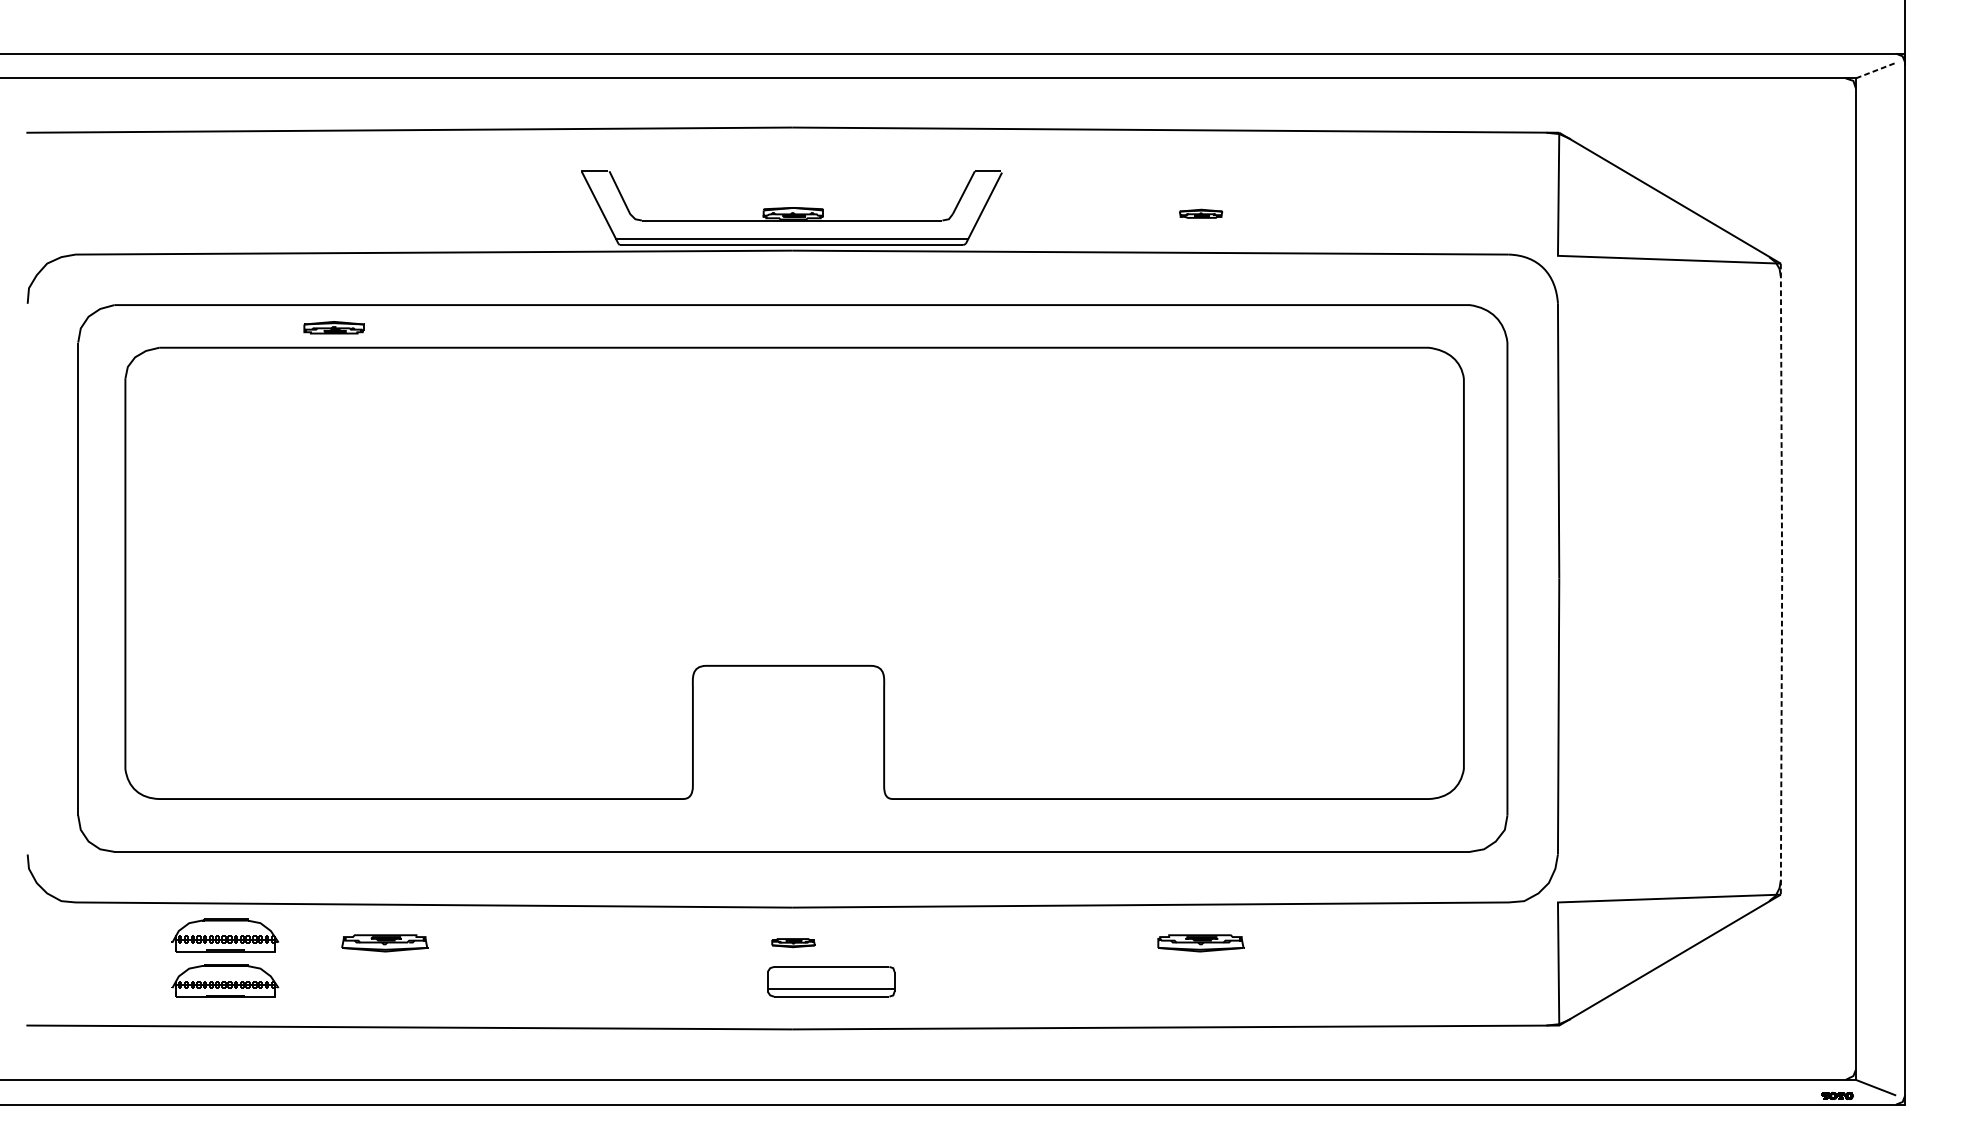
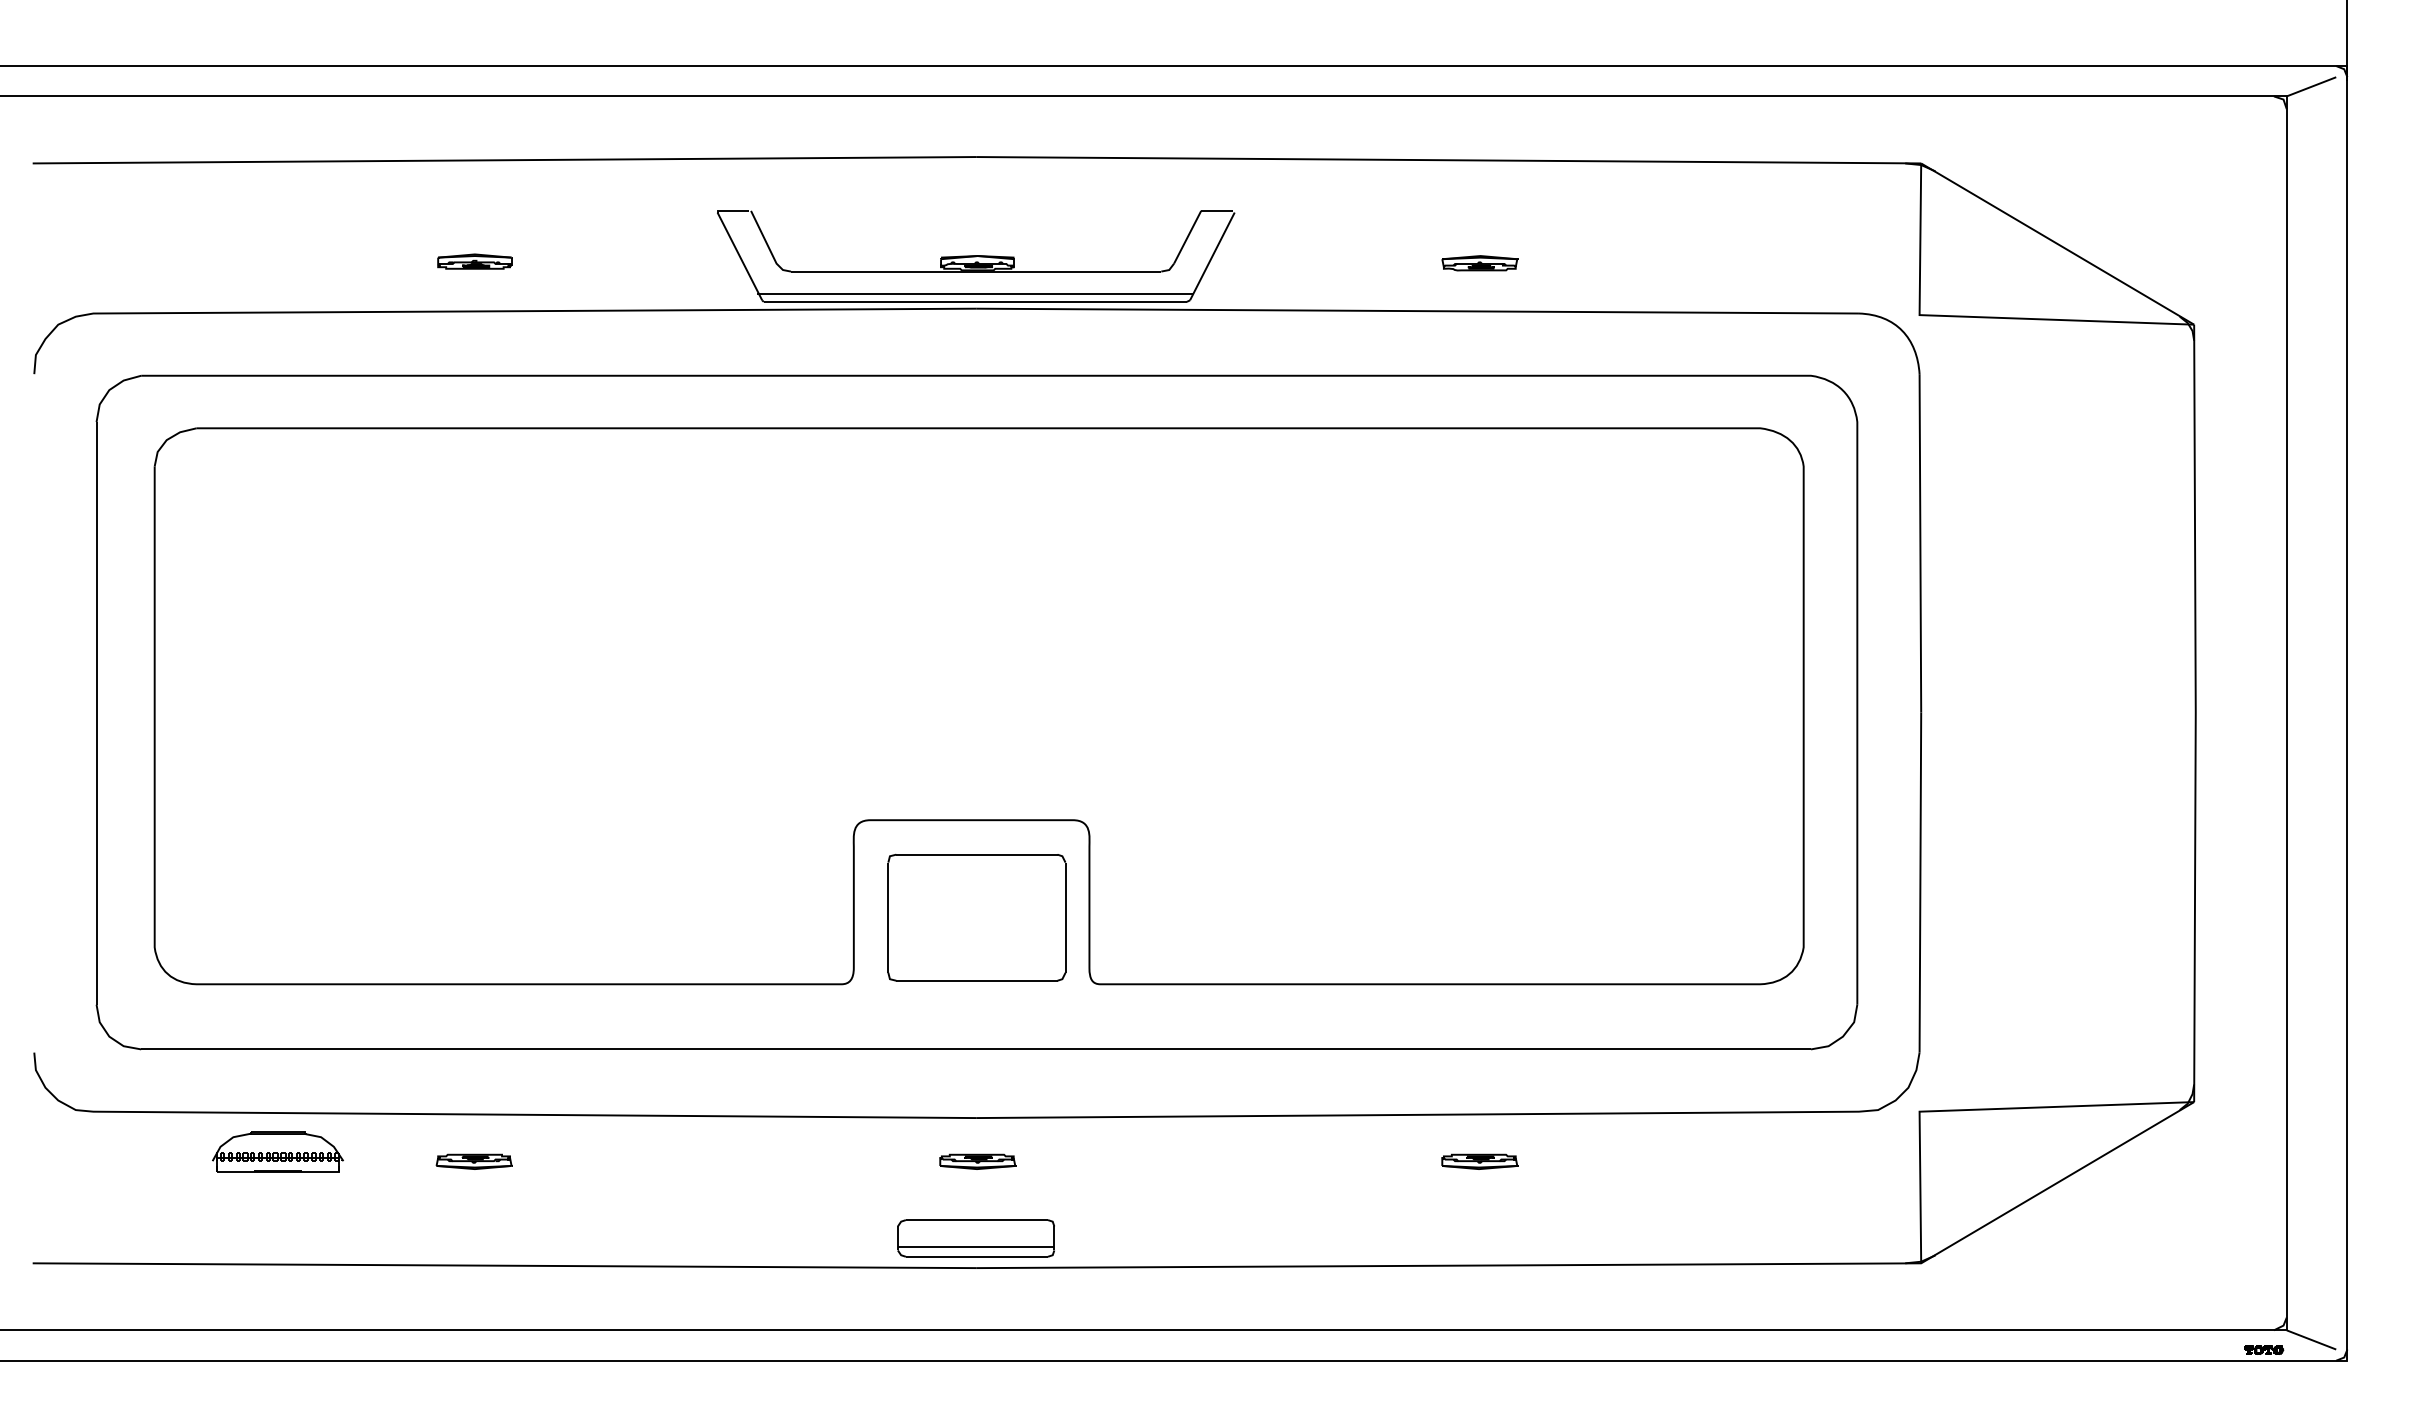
line: (1876, 70) -> (2311, 86), dashed -> solid
part: (1200, 213) -> (1479, 263), size x1.43
part: (333, 327) -> (474, 261), moved
line: (1781, 579) -> (2195, 713), dashed -> solid
part: (792, 744) -> (976, 917), added
part: (384, 942) -> (473, 1161), size x0.71
part: (793, 942) -> (977, 1161), size x1.43
part: (1200, 942) -> (1479, 1161), size x0.71
part: (225, 980) -> (277, 1207), removed
part: (830, 981) -> (975, 1238), moved

